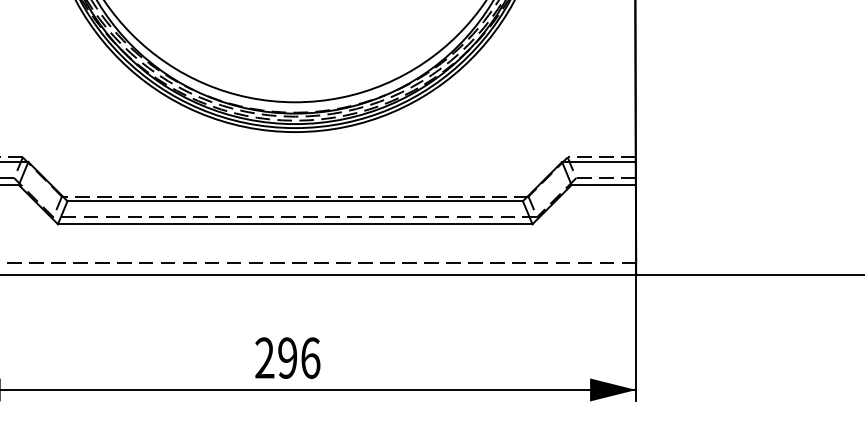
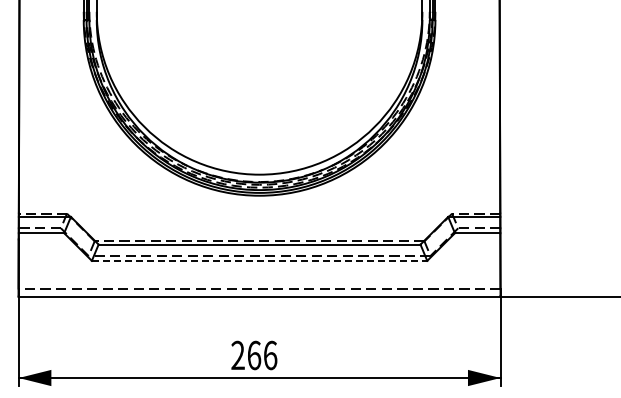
line: (295, 223) -> (259, 260), solid -> dashed
text: (288, 358) -> (254, 355), 296 -> 266

